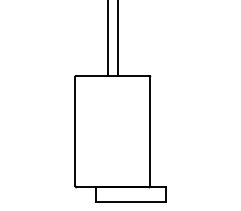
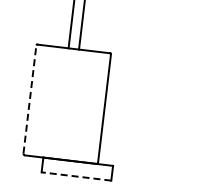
line: (75, 130) -> (30, 98), solid -> dashed
line: (130, 202) -> (76, 176), solid -> dashed

